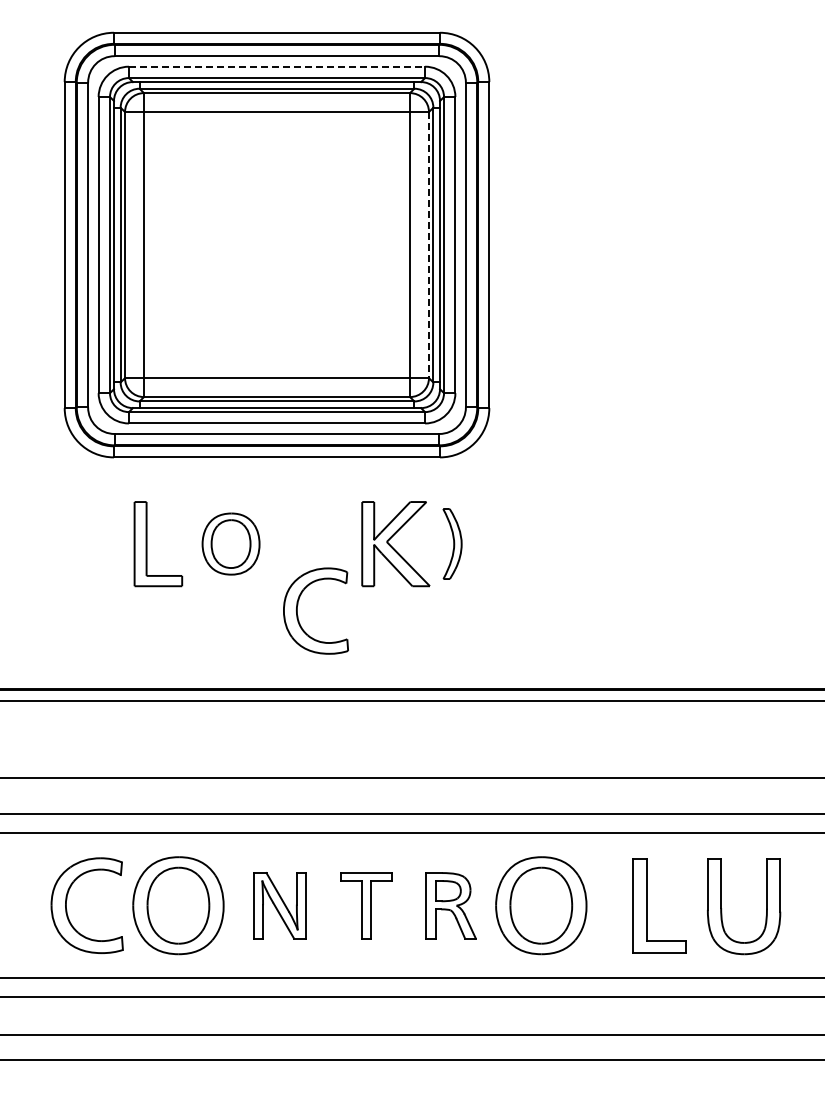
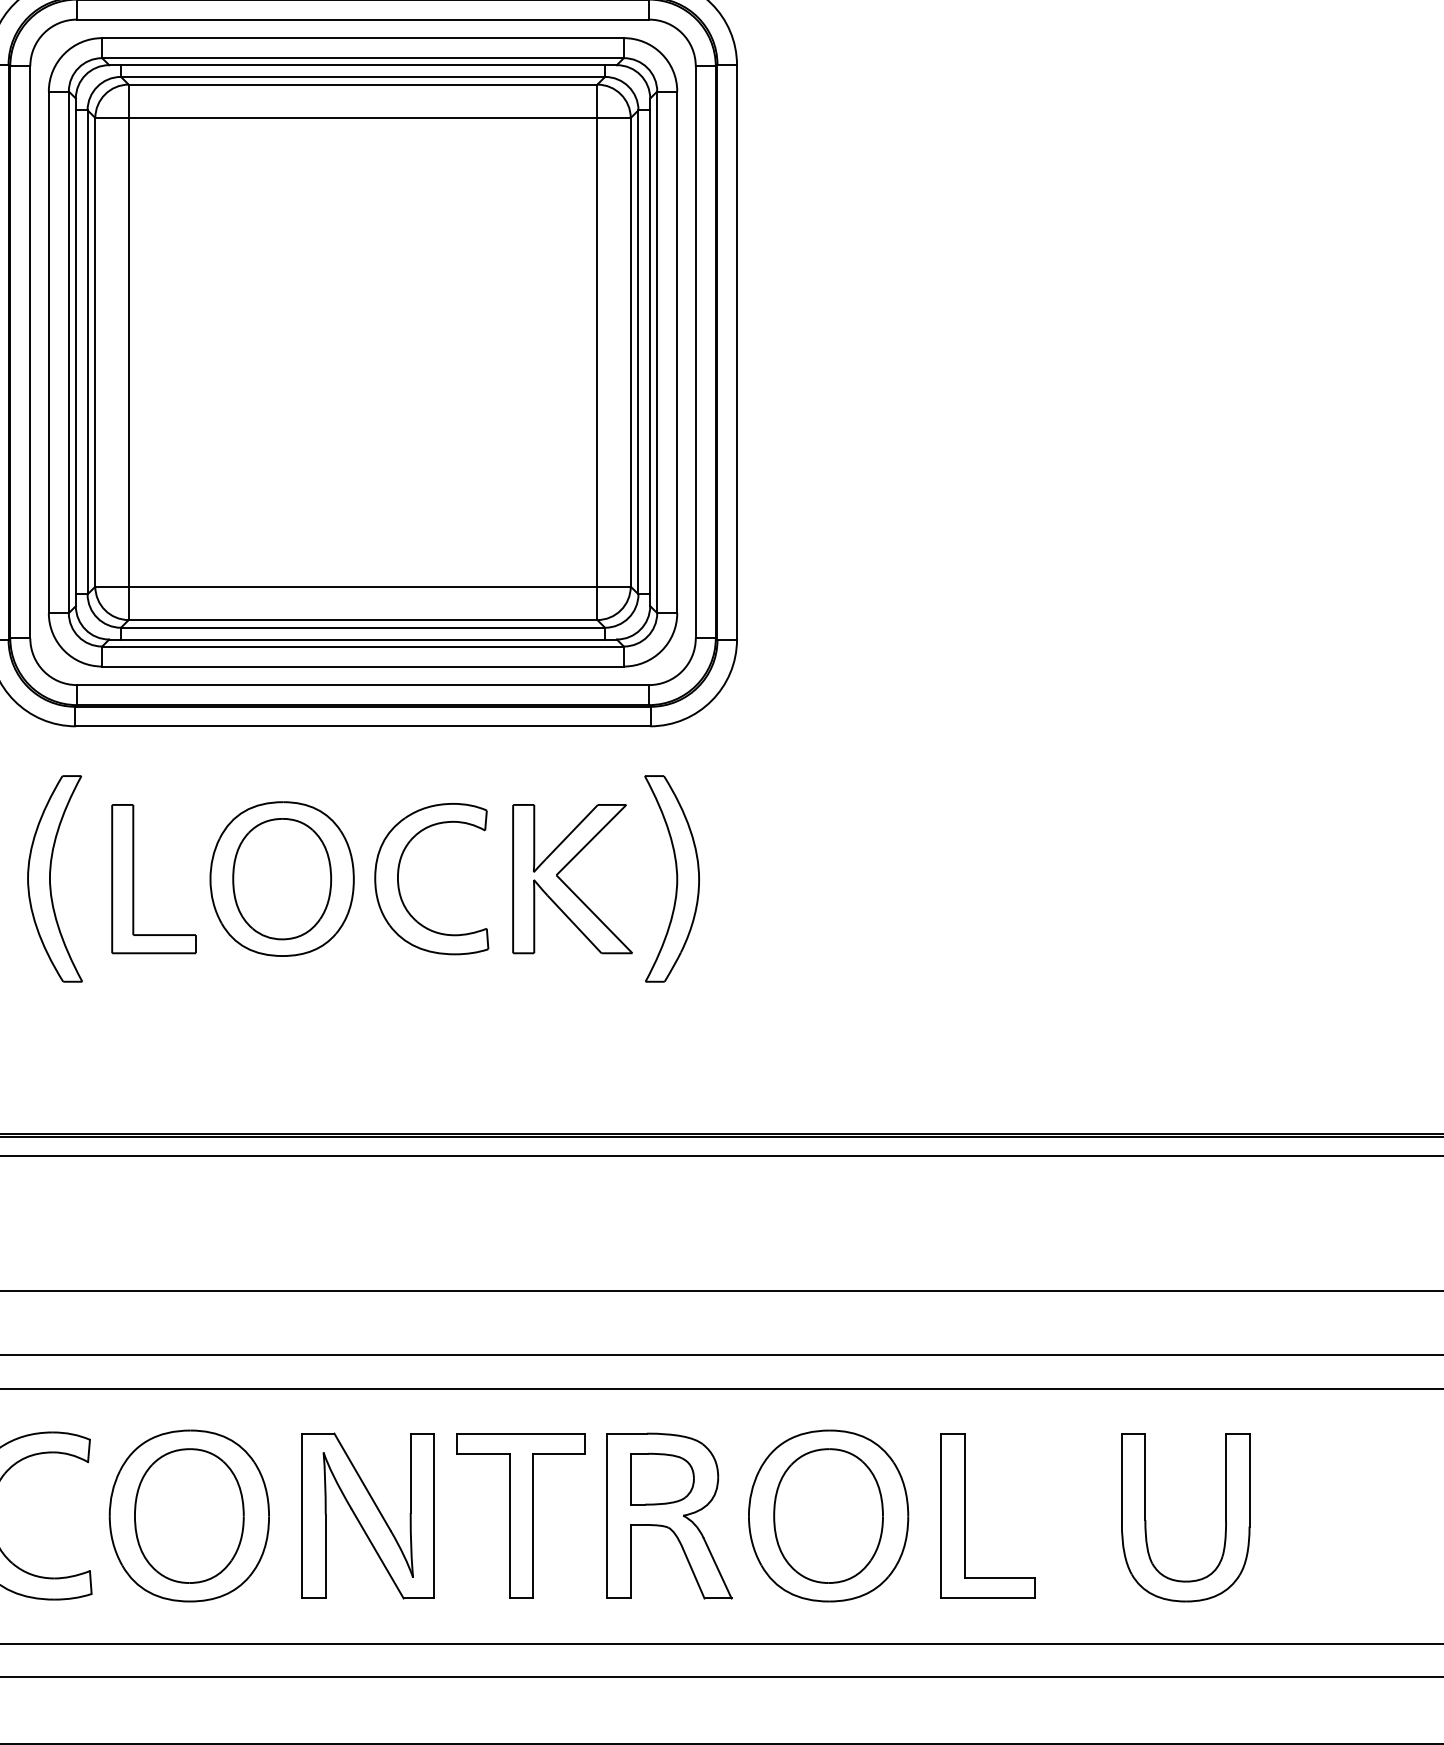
line: (277, 66) -> (363, 37), dashed -> solid
line: (428, 245) -> (629, 353), dashed -> solid
part: (102, 543) -> (55, 877), added
part: (230, 543) -> (281, 877), size x1.43
part: (452, 543) -> (672, 877), size x1.67
part: (298, 605) -> (400, 869), moved
part: (279, 905) -> (367, 1515), size x1.43
part: (366, 905) -> (520, 1515), size x1.43
part: (451, 905) -> (670, 1515), size x1.43
part: (647, 905) -> (966, 1515), moved

